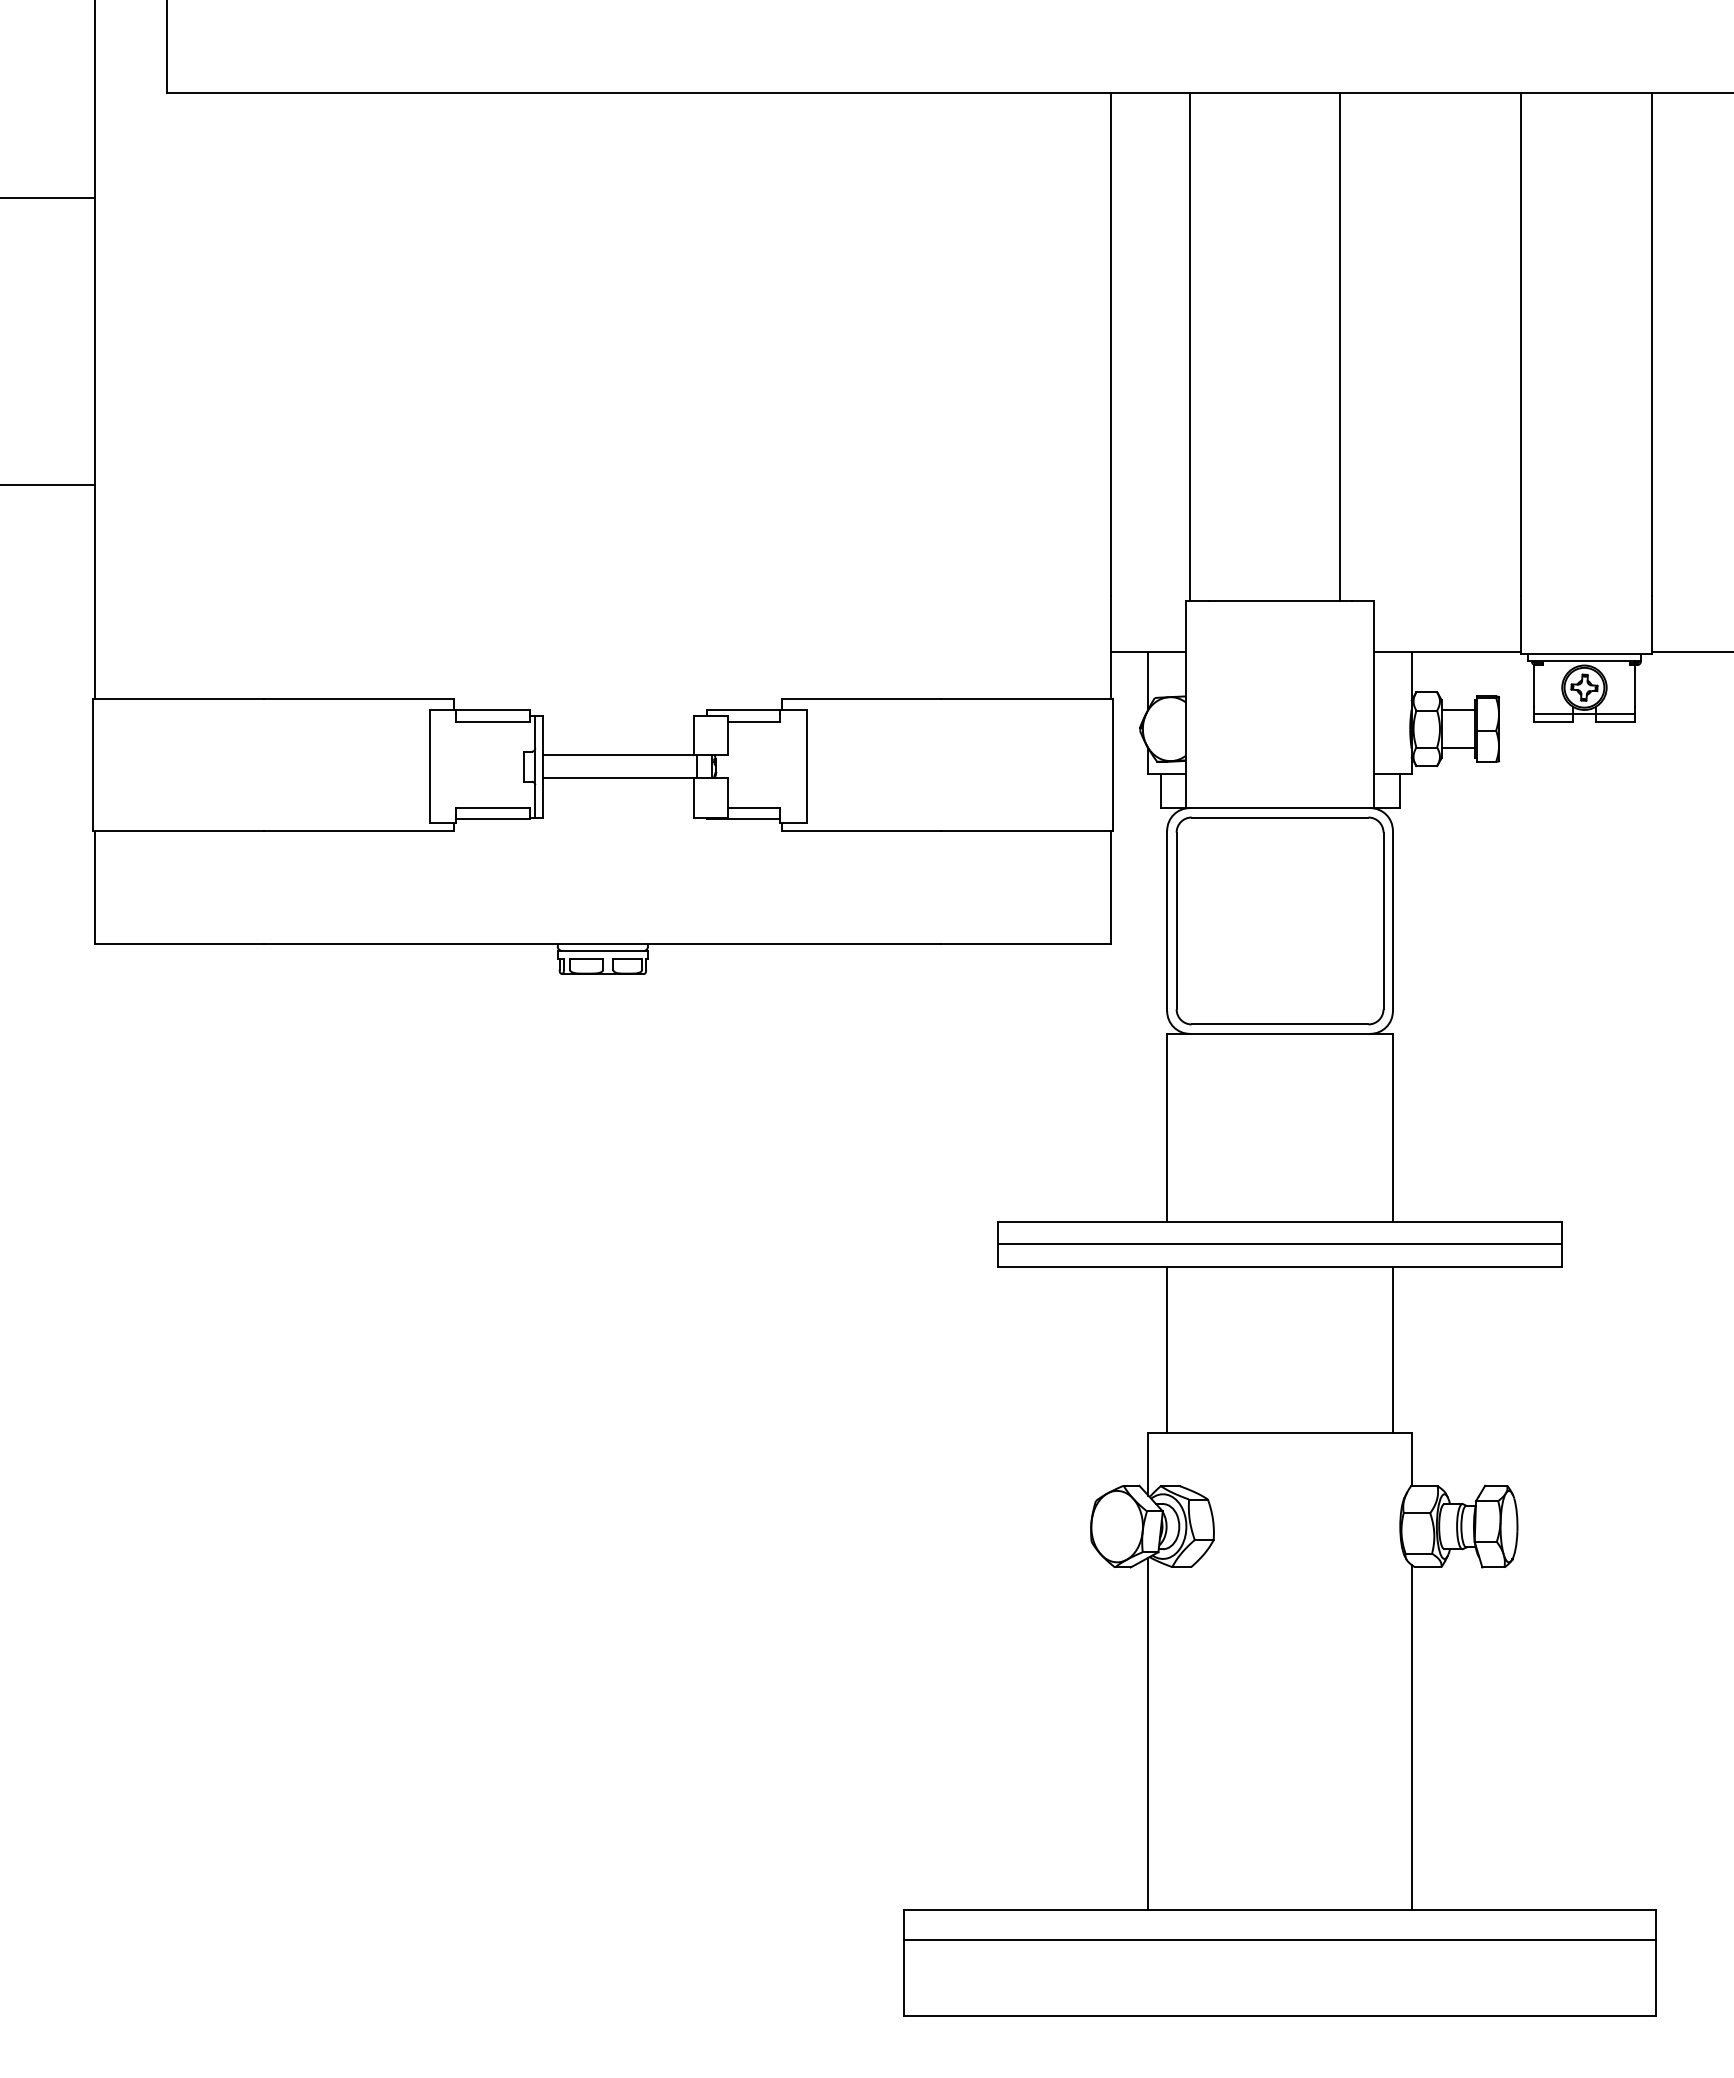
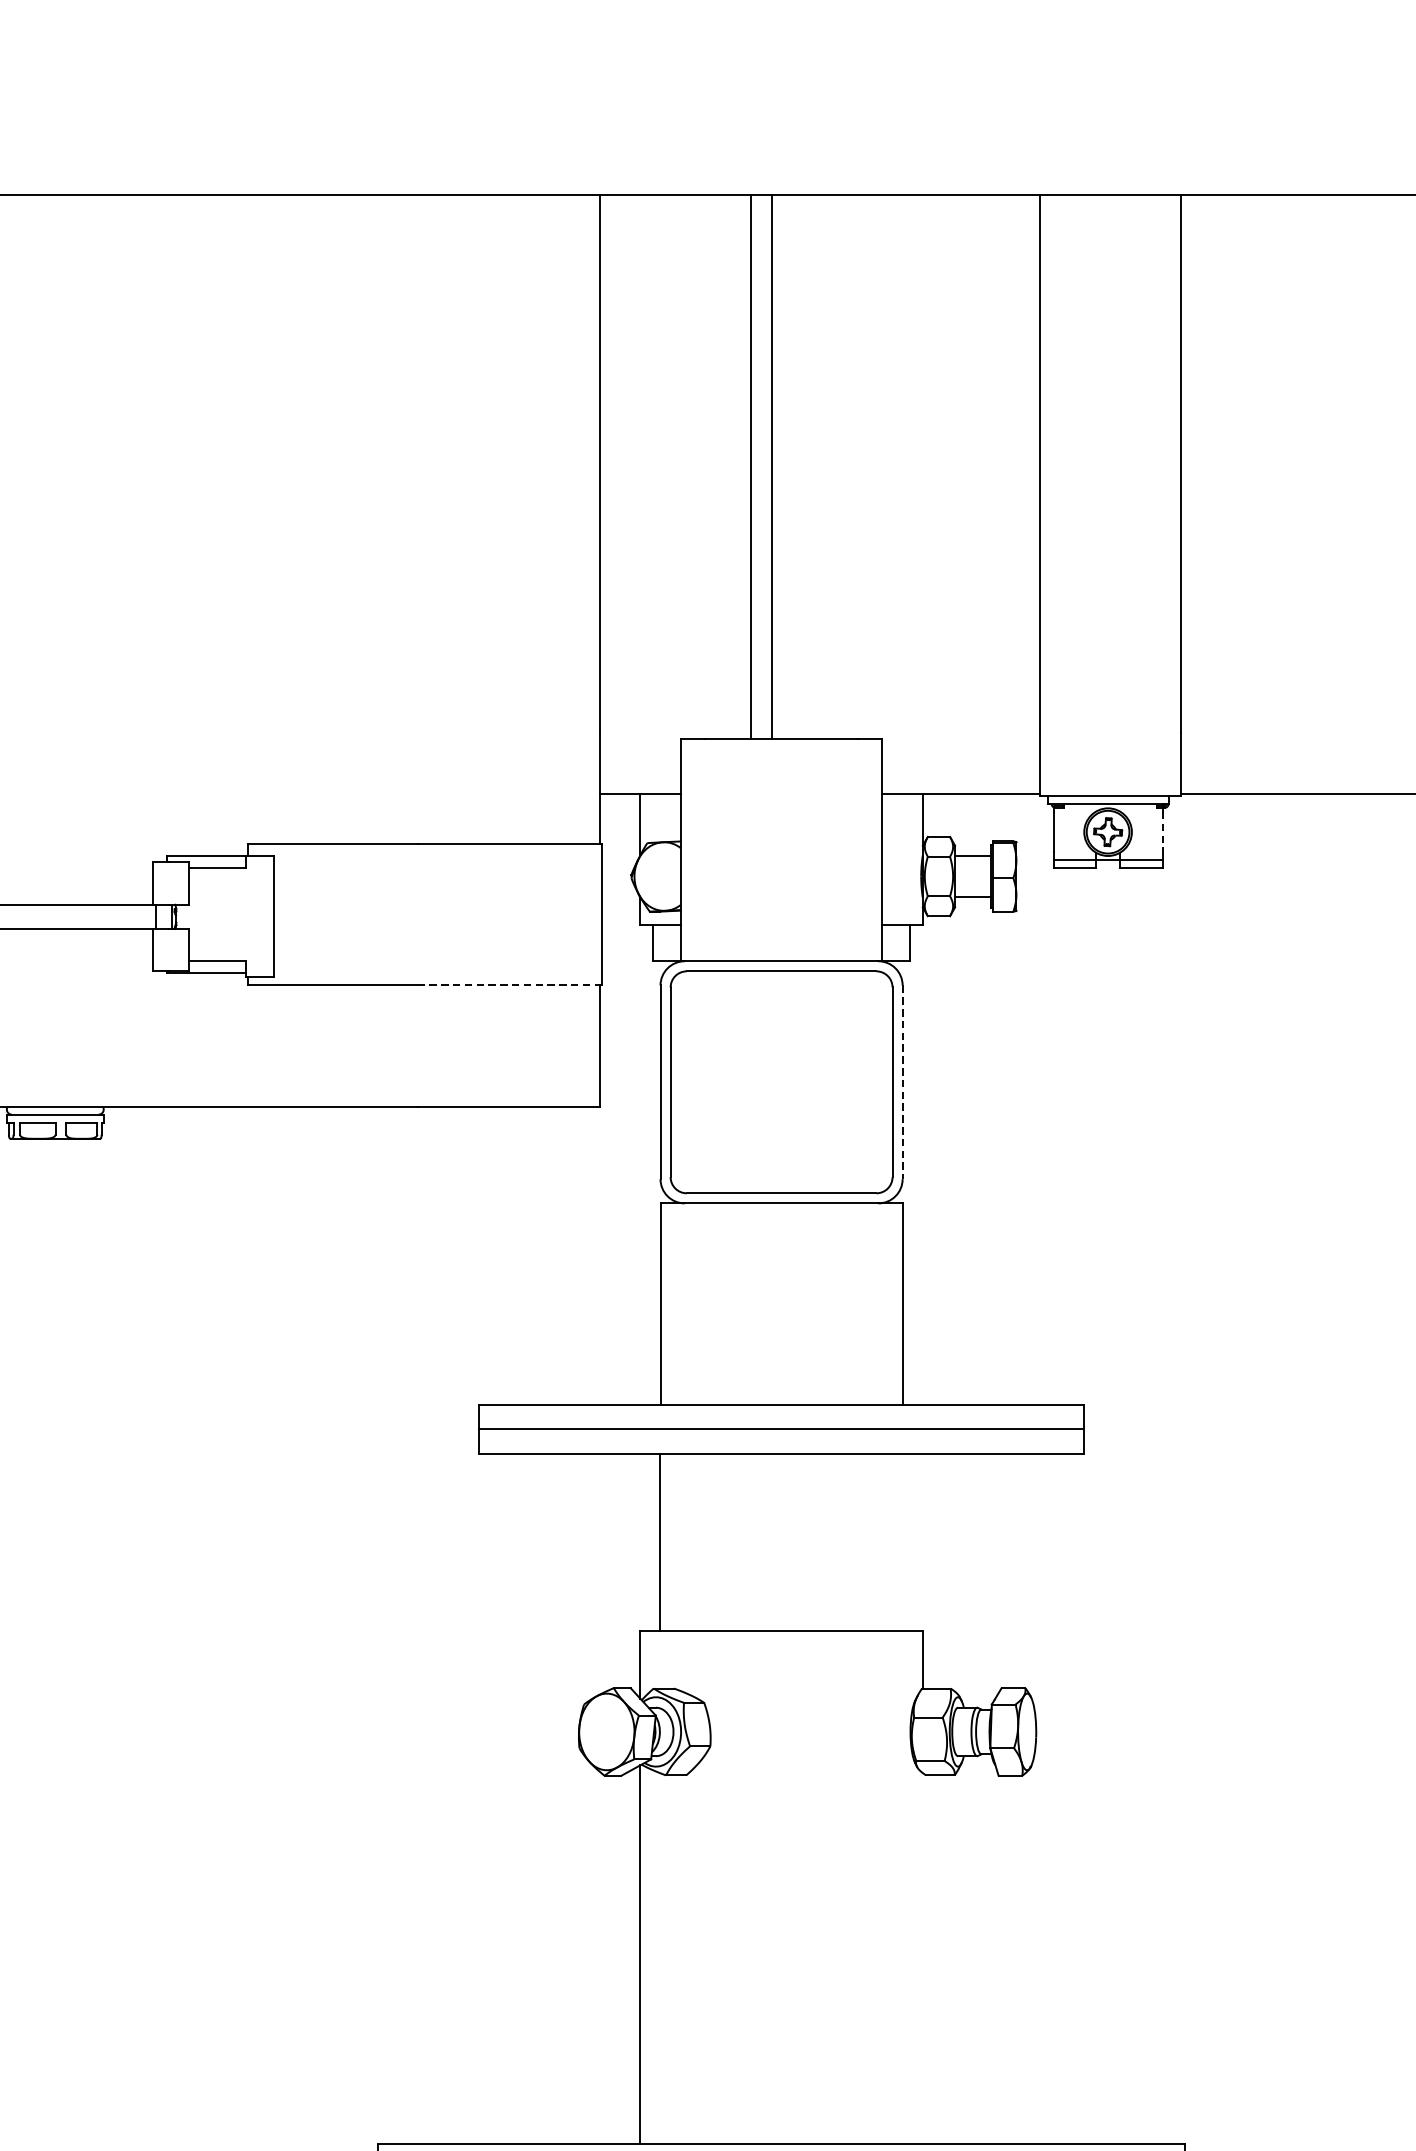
line: (1189, 347) -> (750, 467), moved
line: (1340, 347) -> (772, 467), moved
line: (1635, 687) -> (1162, 831), solid -> dashed
line: (1027, 830) -> (510, 985), solid -> dashed
line: (1392, 921) -> (902, 1082), solid -> dashed
line: (1393, 1349) -> (903, 1541), removed
line: (1411, 1737) -> (922, 1958), removed

